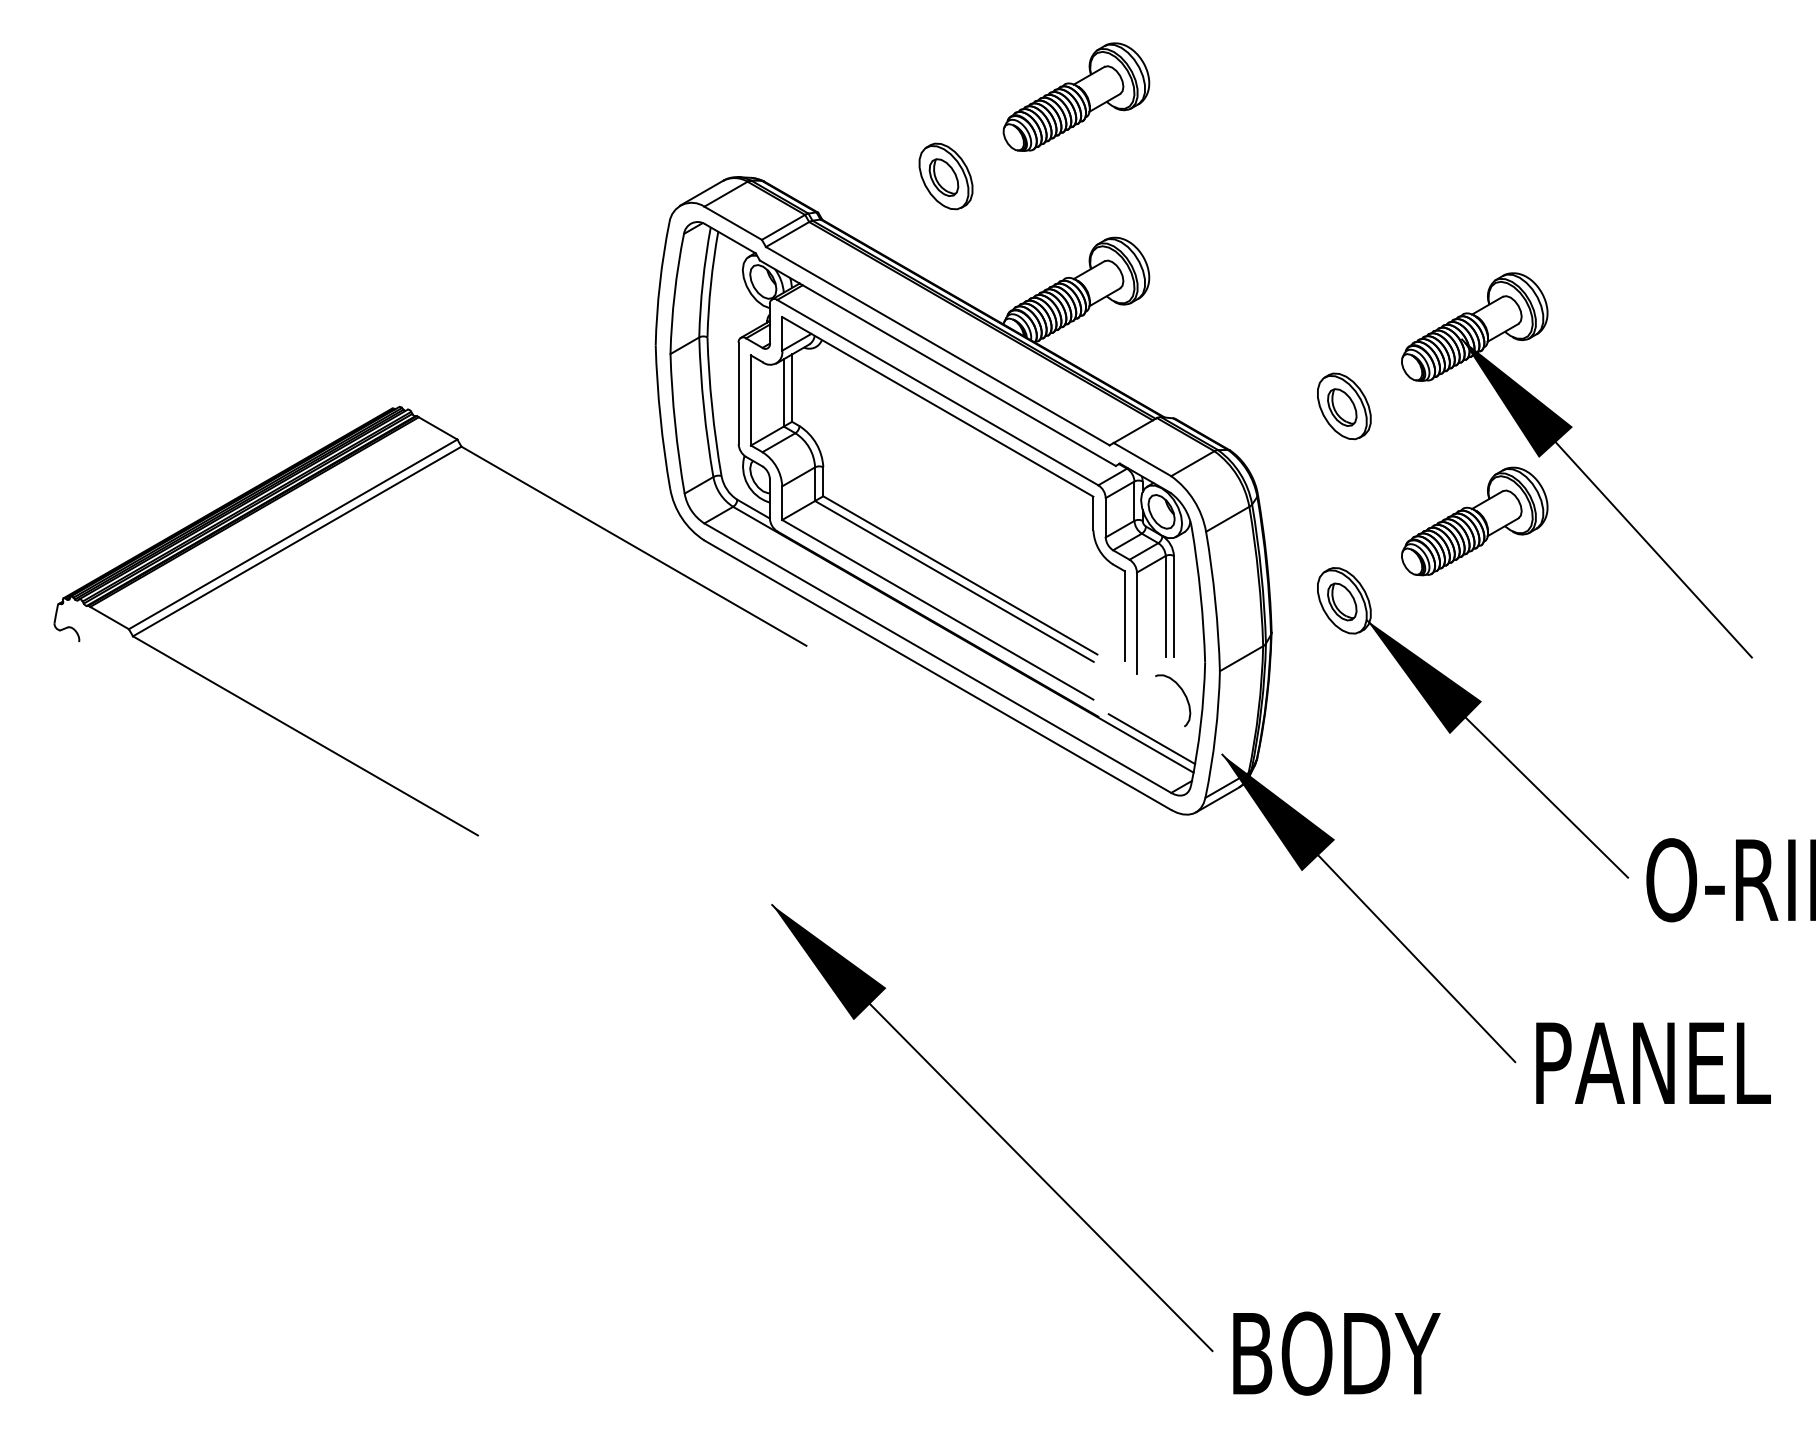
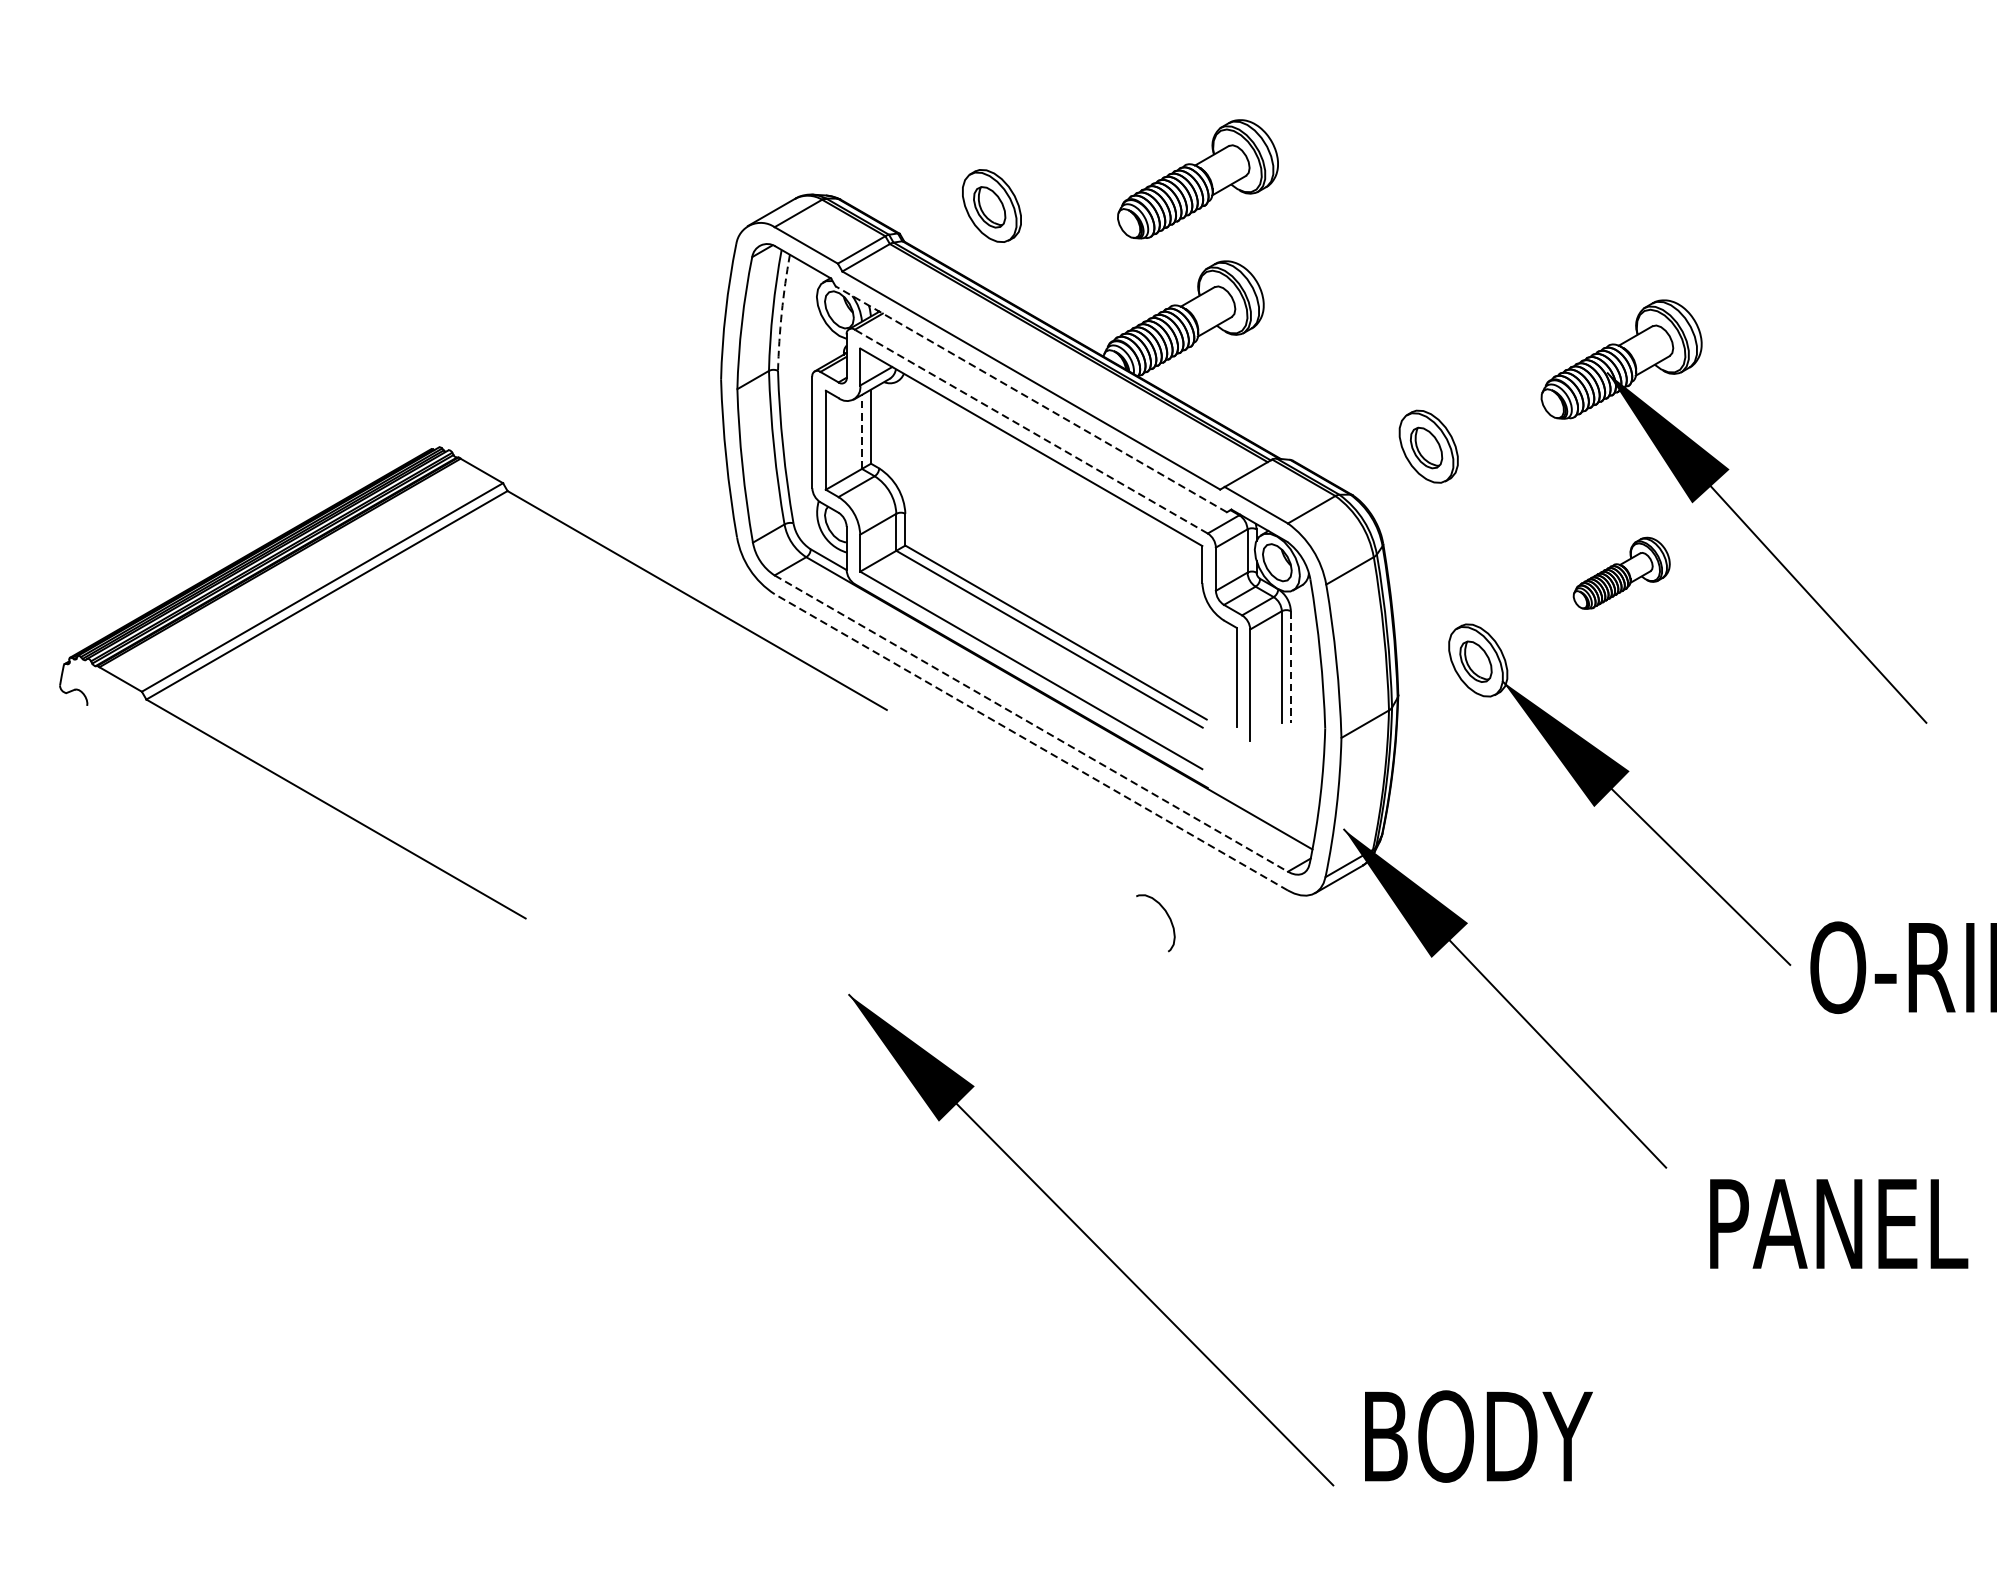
part: (1076, 96) -> (1198, 178), moved
part: (945, 176) -> (991, 206), moved
arc: (710, 284) -> (781, 312), solid -> dashed
line: (937, 363) -> (1030, 399), solid -> dashed
line: (783, 392) -> (861, 431), solid -> dashed
line: (937, 392) -> (1030, 431), solid -> dashed
part: (1344, 406) -> (1428, 446), moved
part: (1474, 521) -> (1621, 573), size x0.6
line: (1173, 606) -> (1290, 666), solid -> dashed
line: (937, 658) -> (1030, 723), solid -> dashed
line: (937, 675) -> (1030, 742), solid -> dashed
curve: (1183, 694) -> (1167, 916), moved
line: (1151, 739) -> (1266, 812), removed
text: (1653, 1062) -> (1839, 1223), moved
text: (1336, 1353) -> (1478, 1436), moved

